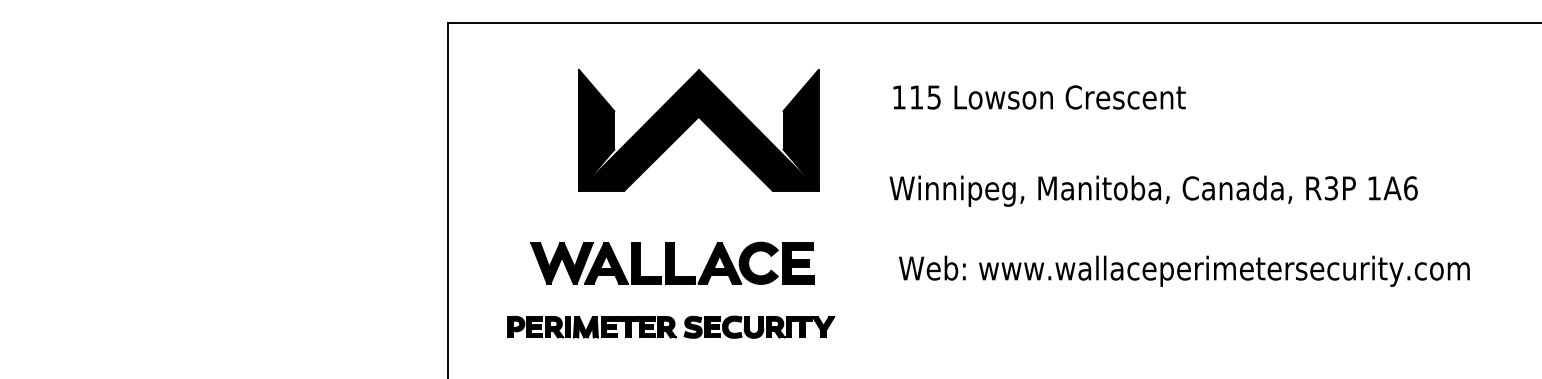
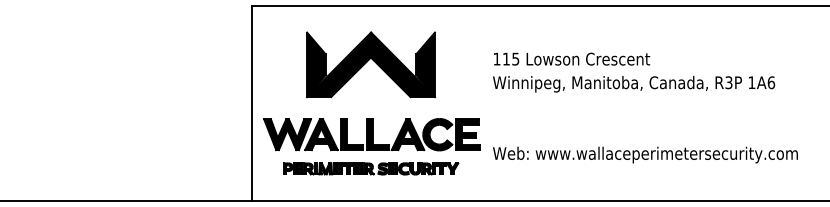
text: (1040, 96) -> (572, 58), moved
part: (699, 129) -> (371, 64), moved
text: (1154, 191) -> (634, 84), moved
part: (671, 262) -> (371, 134), size x1.43
text: (1184, 270) -> (645, 154), moved

